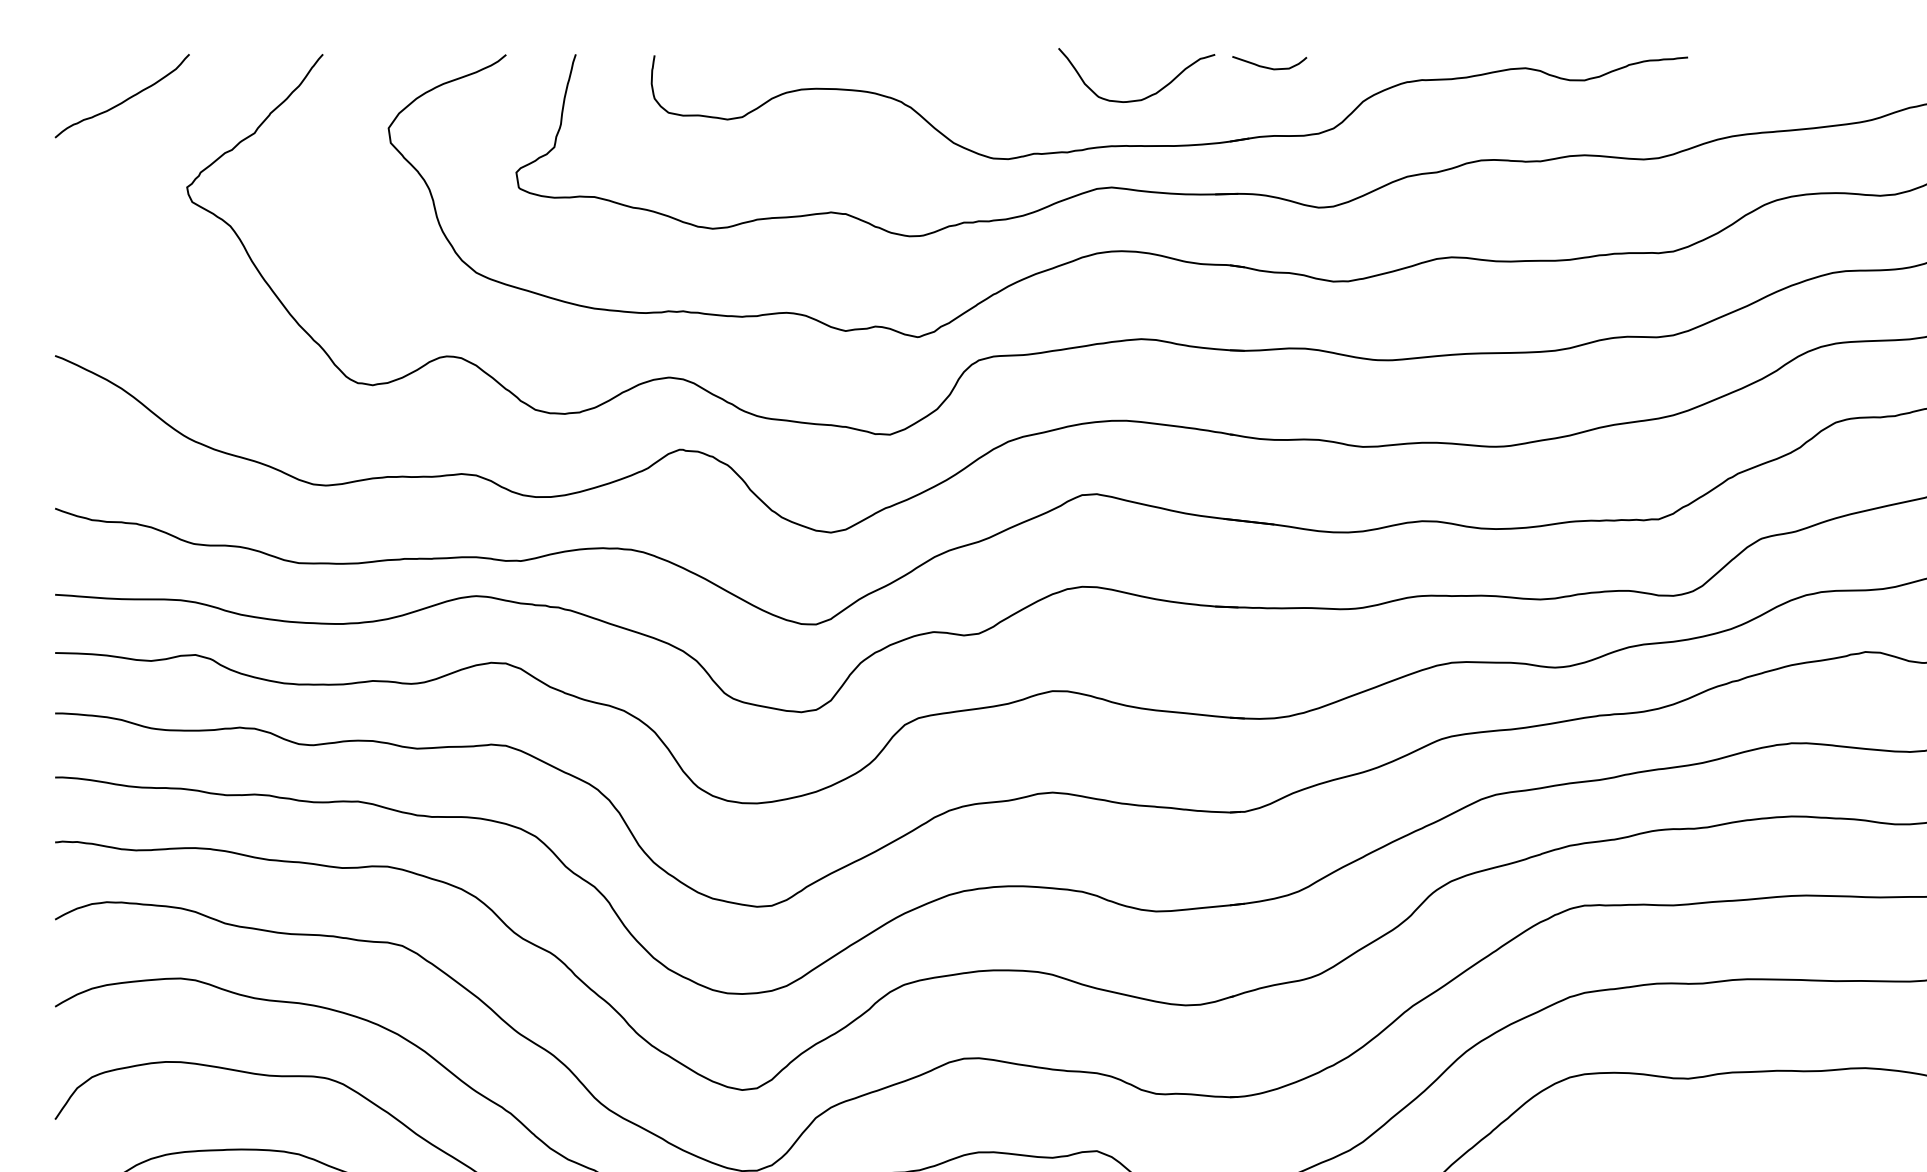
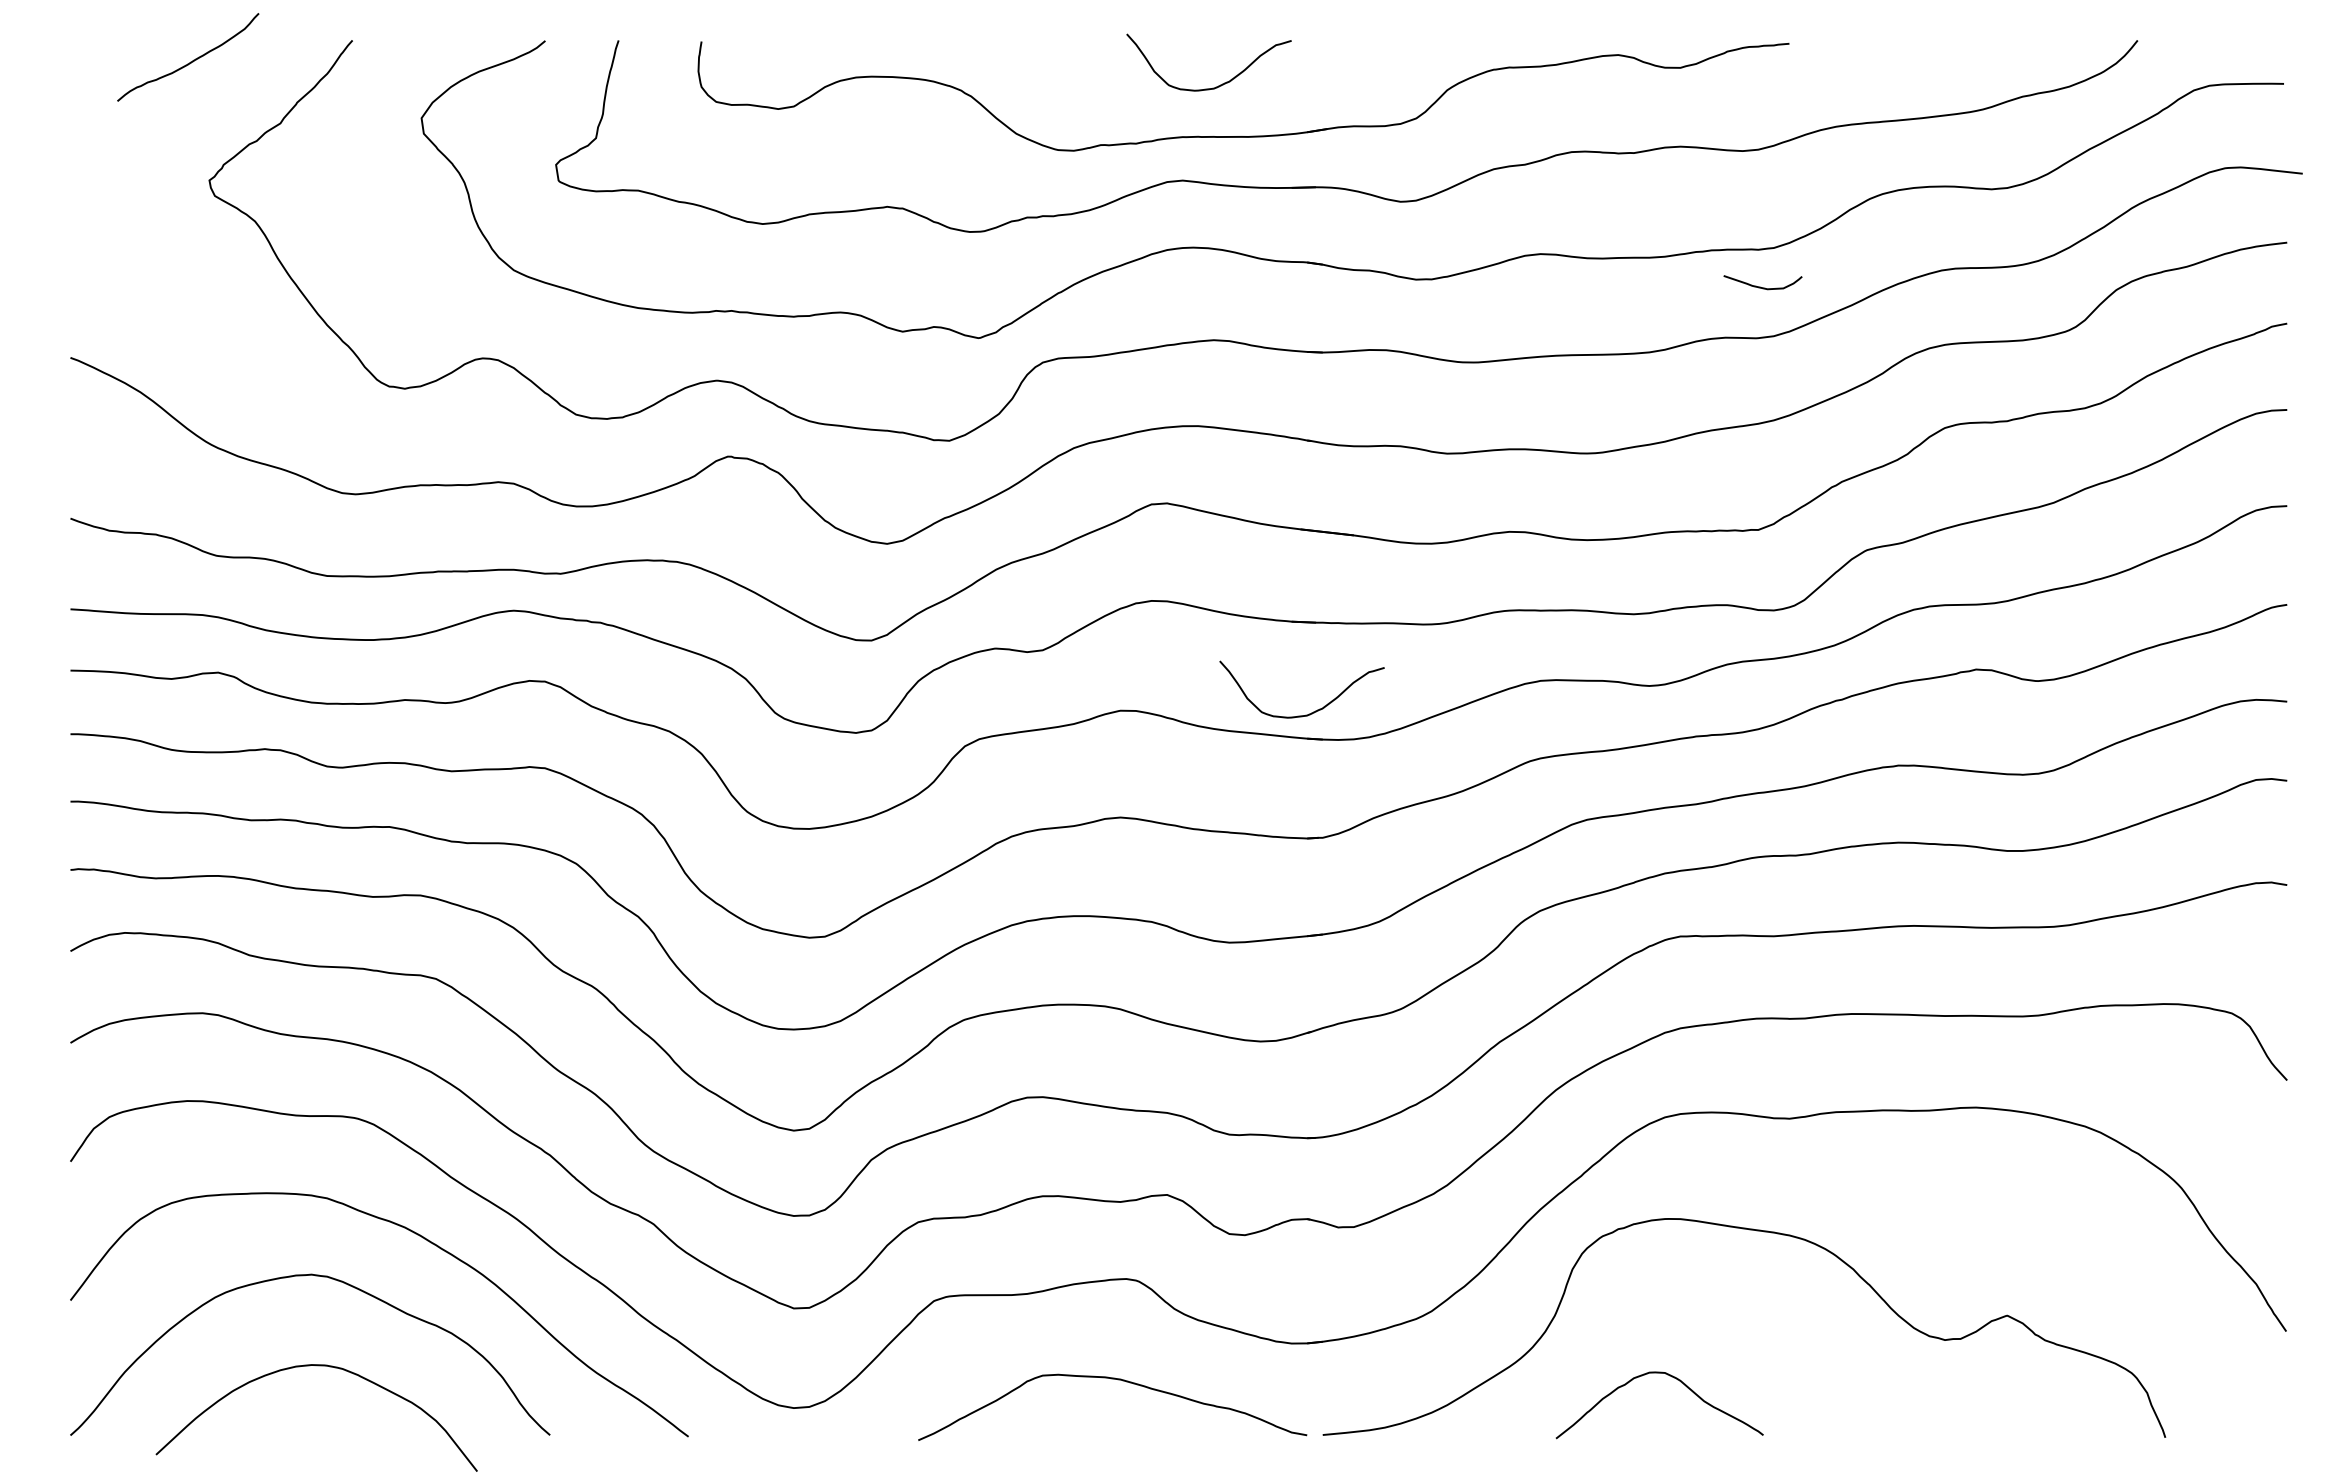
curve: (1267, 66) -> (1760, 286), moved
curve: (124, 100) -> (190, 61), moved
curve: (1235, 691) -> (1313, 711), added

